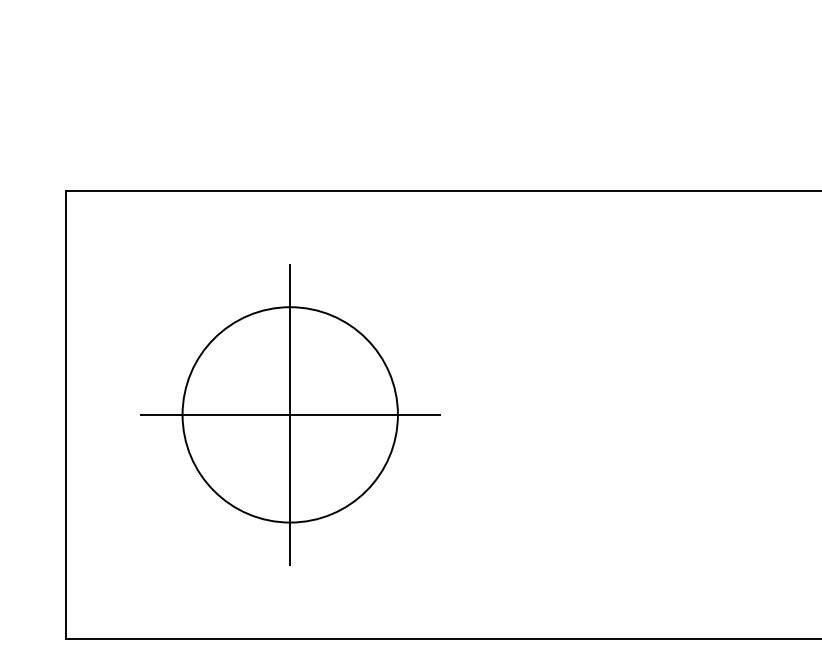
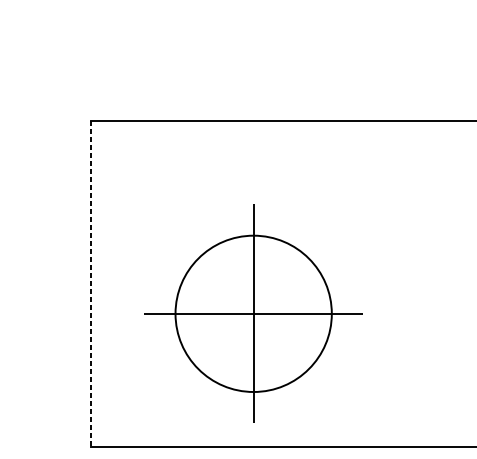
part: (290, 414) -> (253, 313), moved
line: (65, 415) -> (90, 284), solid -> dashed

